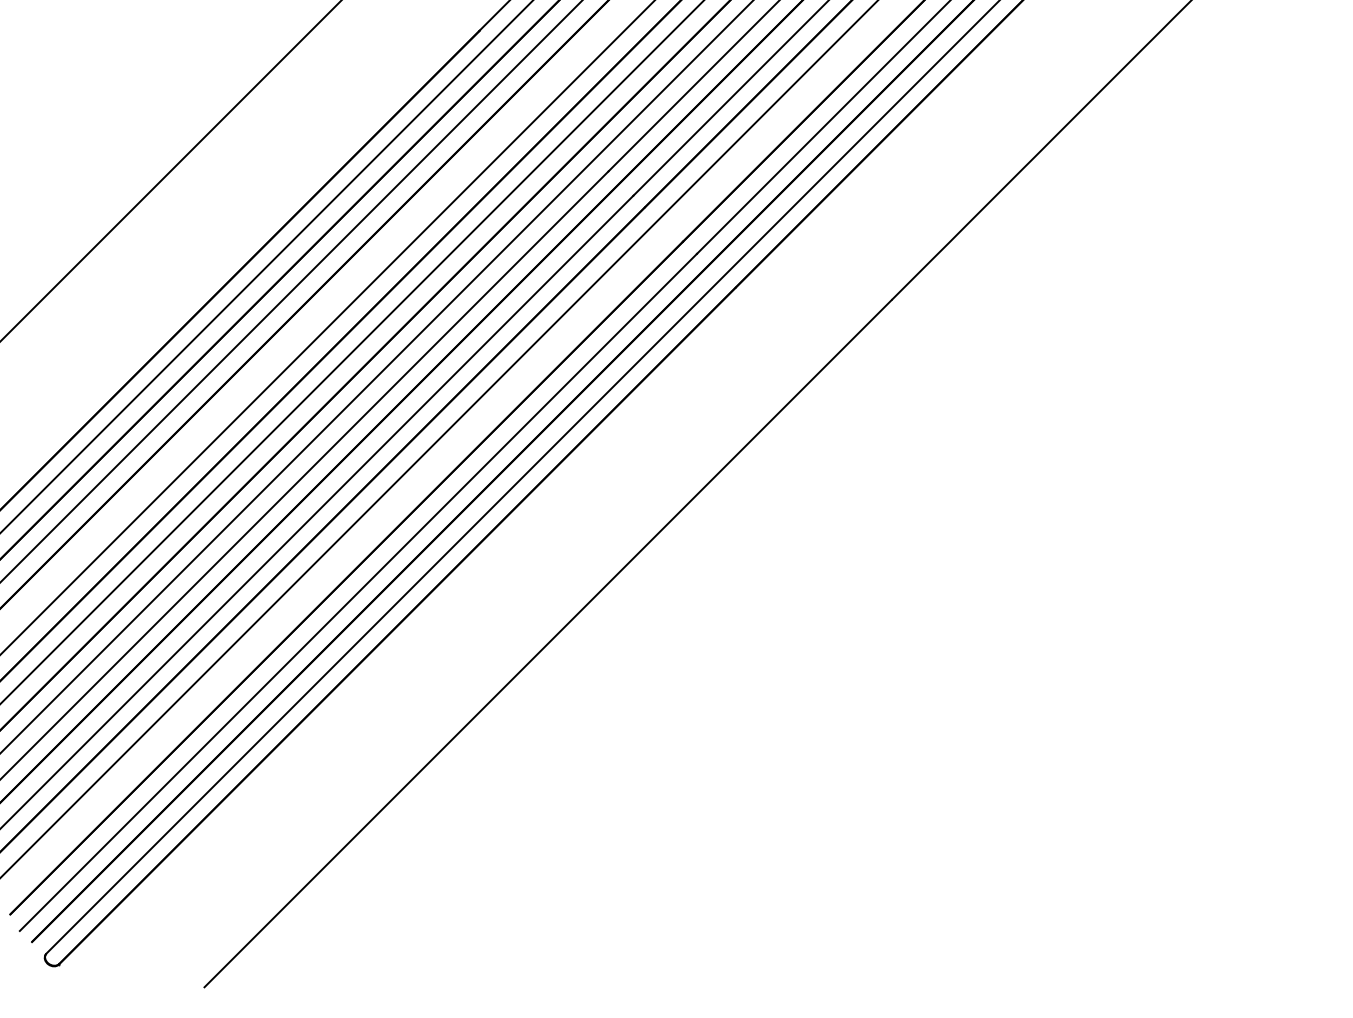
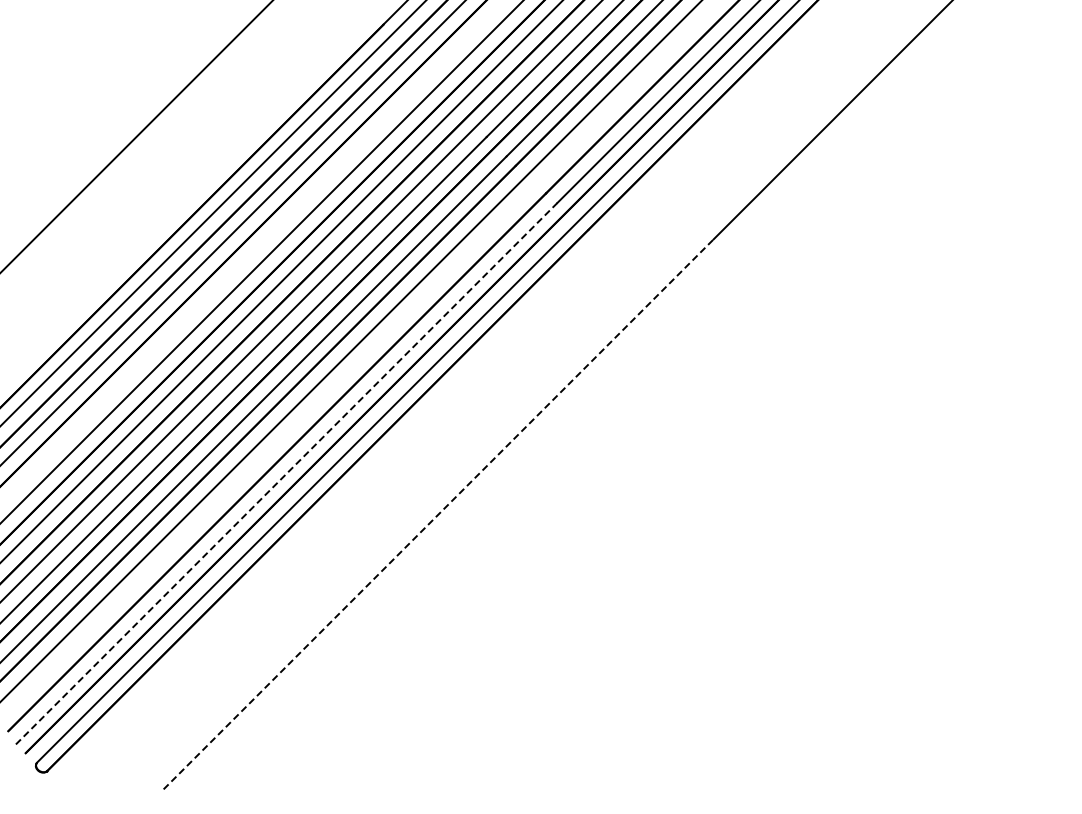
line: (358, 592) -> (286, 473), solid -> dashed
line: (548, 643) -> (438, 514), solid -> dashed

